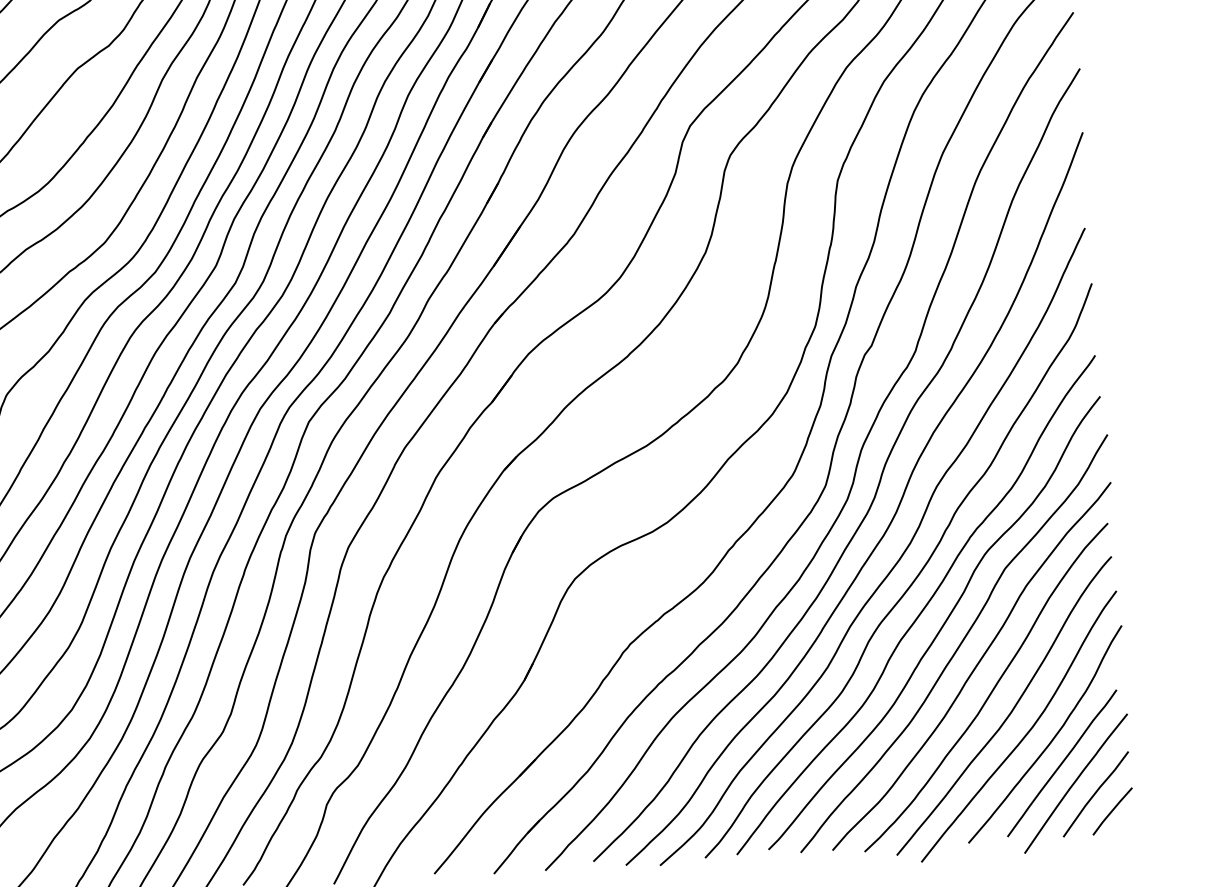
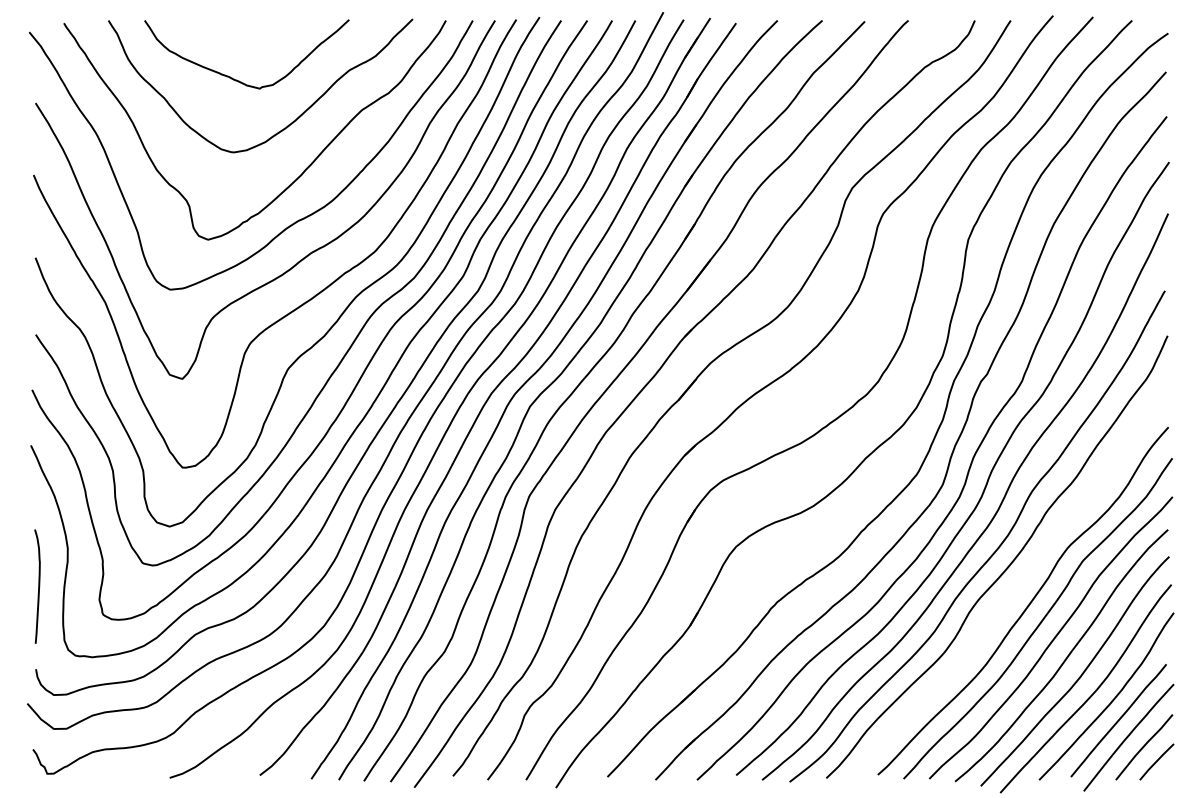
curve: (921, 609) -> (1013, 589), removed

